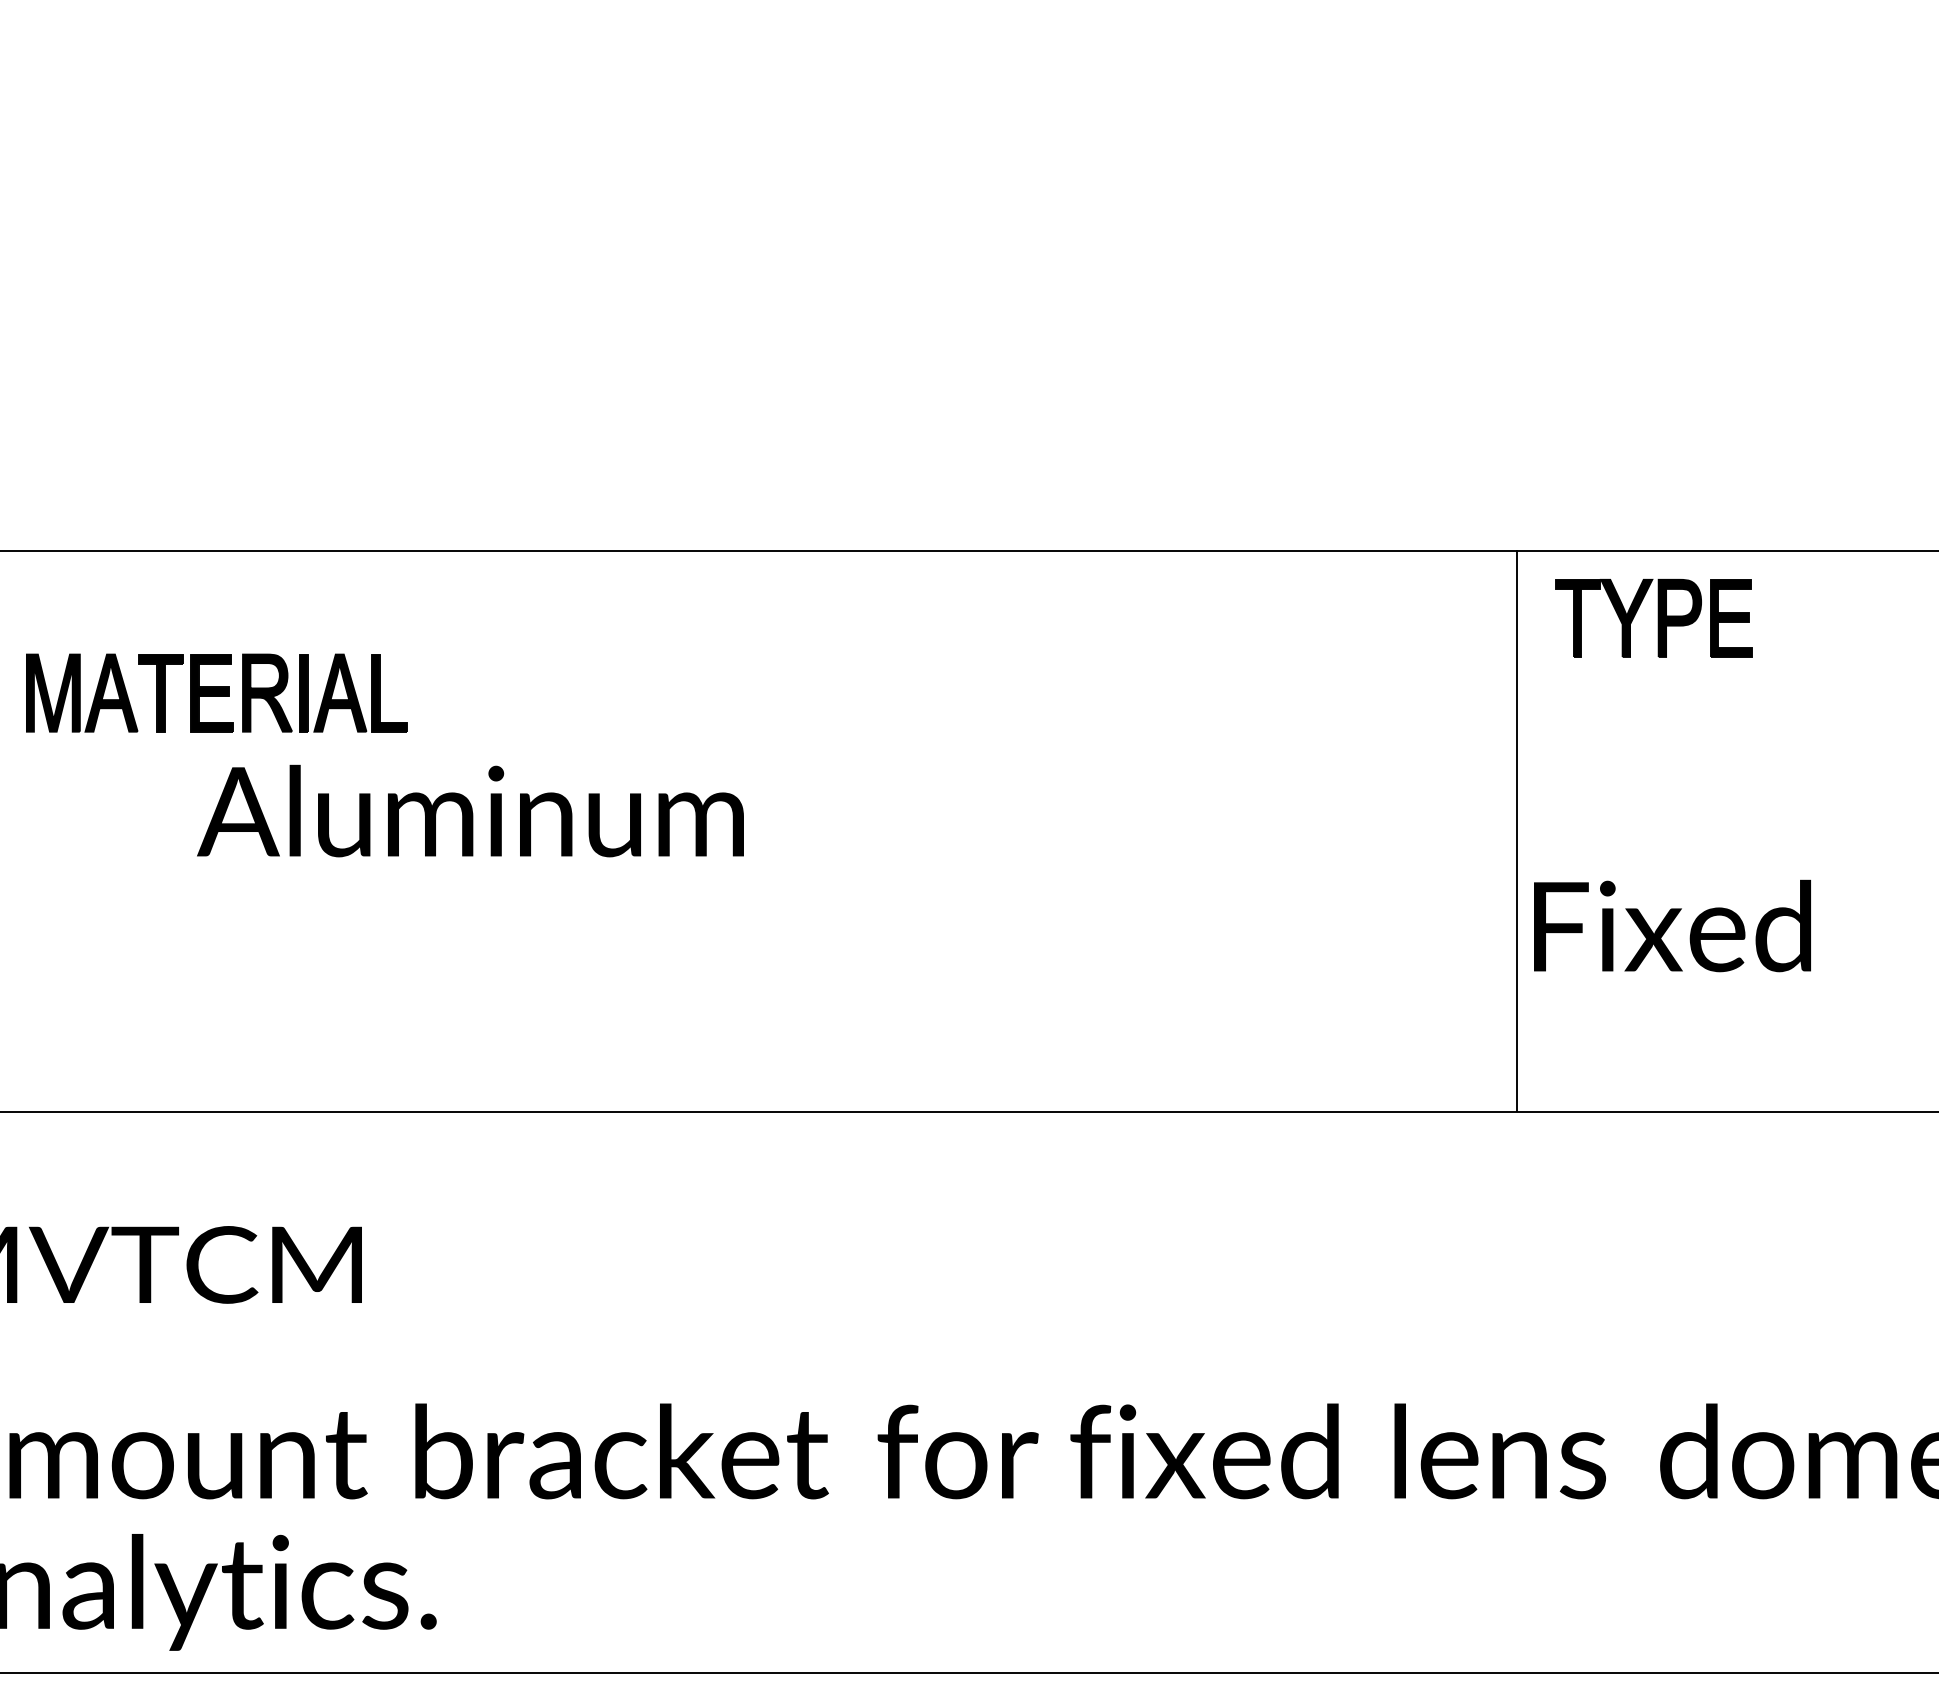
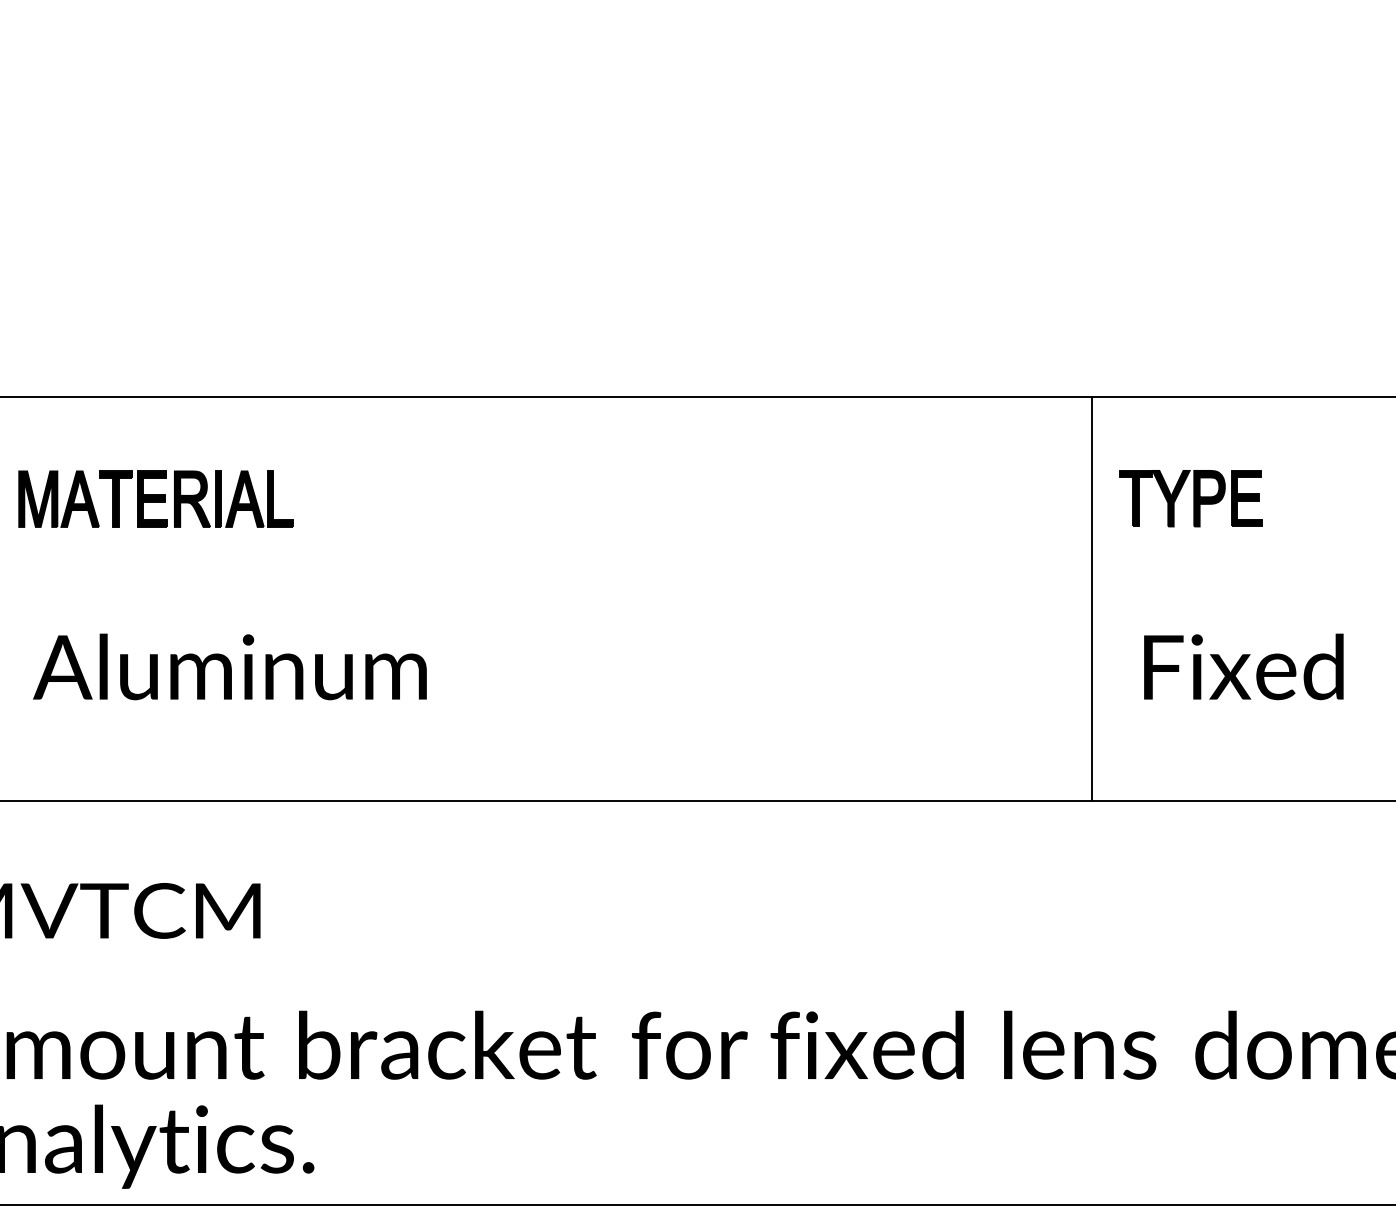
part: (1653, 618) -> (1190, 498), moved
text: (470, 810) -> (229, 666), moved
text: (1672, 925) -> (1243, 666), moved

